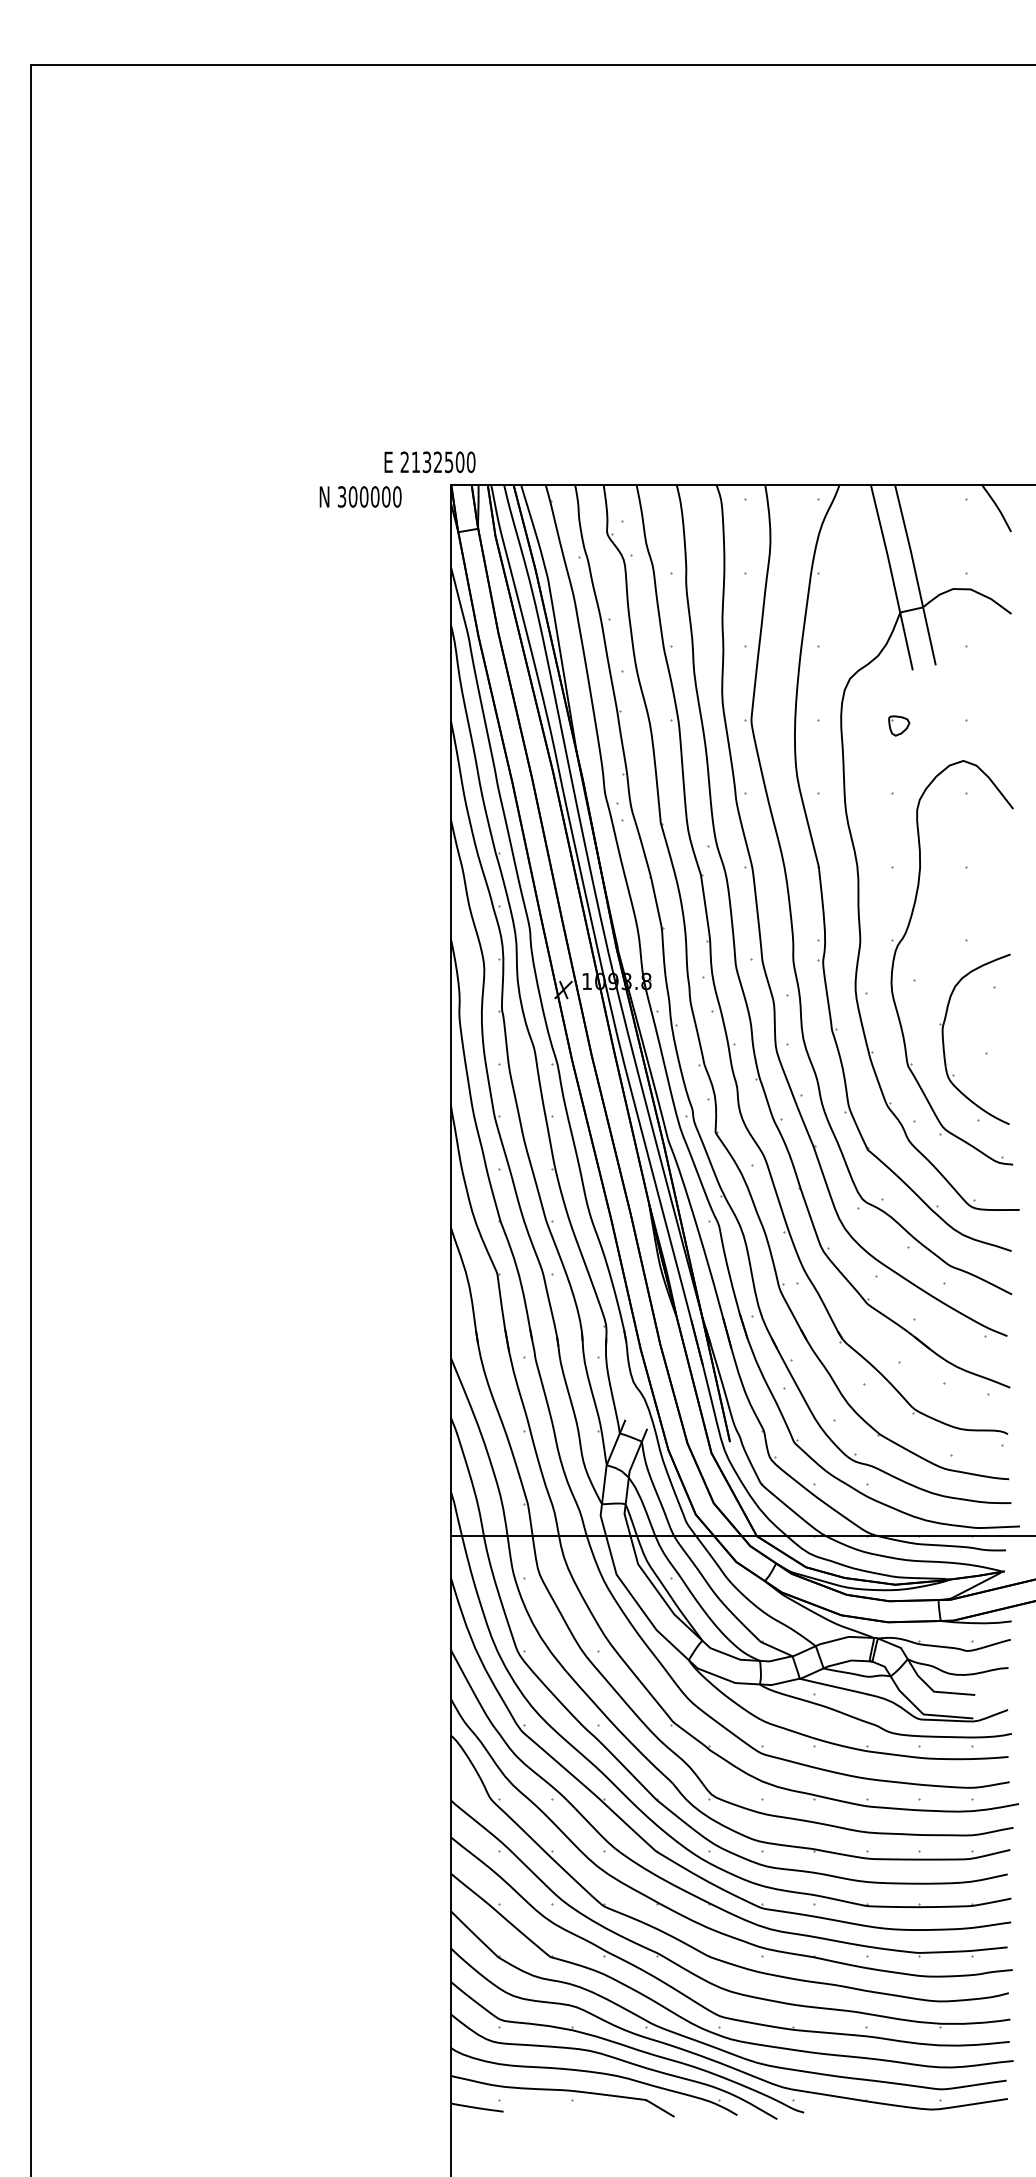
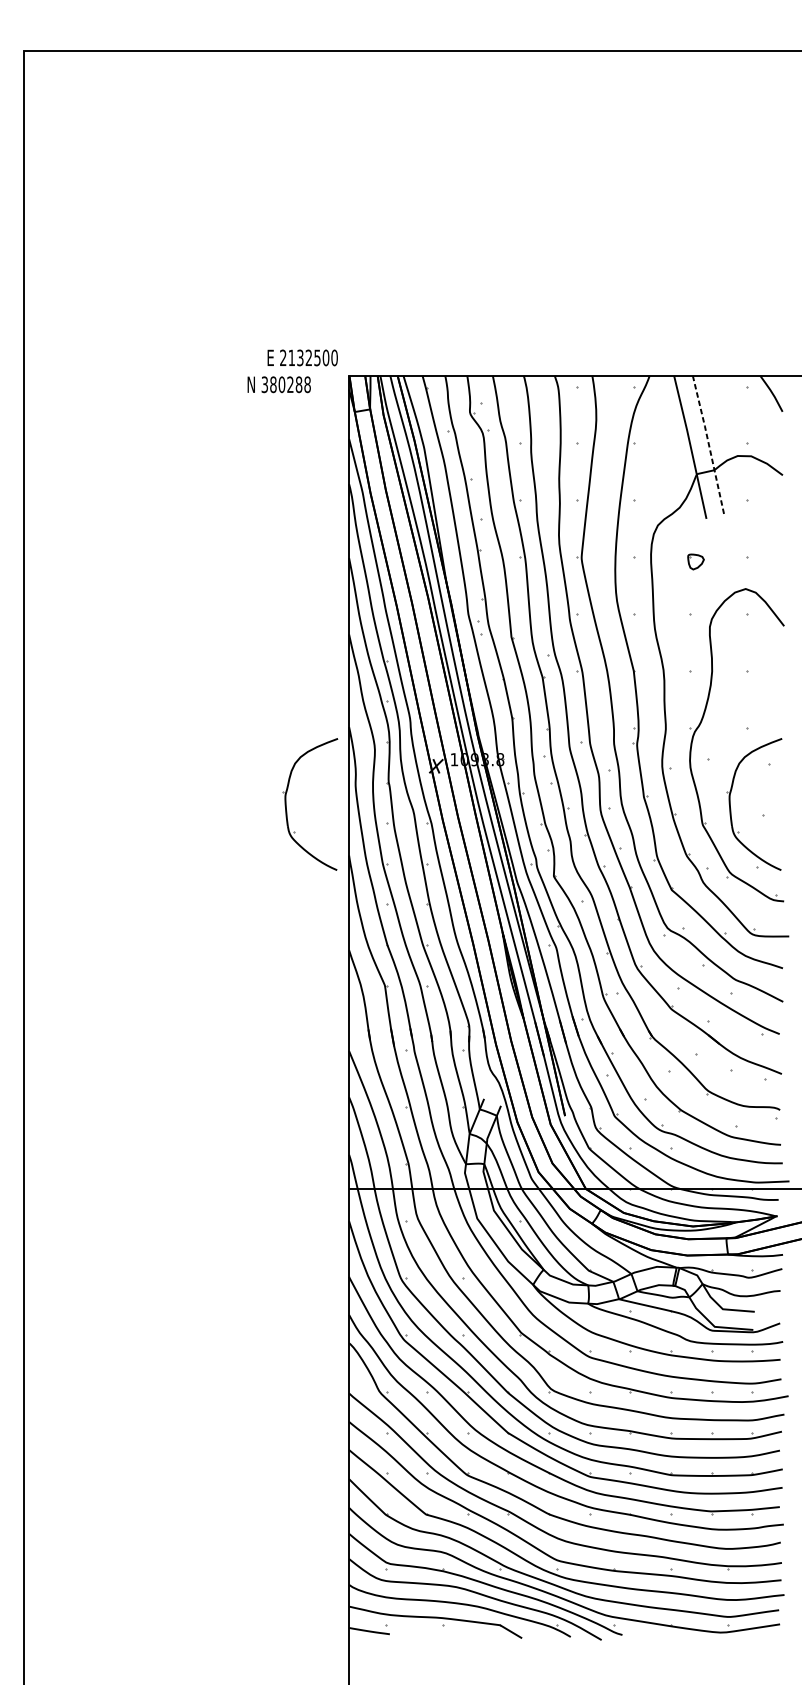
text: (429, 462) -> (302, 358), moved
text: (374, 496) -> (289, 384), 300000 -> 380288
line: (916, 574) -> (709, 444), solid -> dashed
part: (370, 1042) -> (286, 806), added

